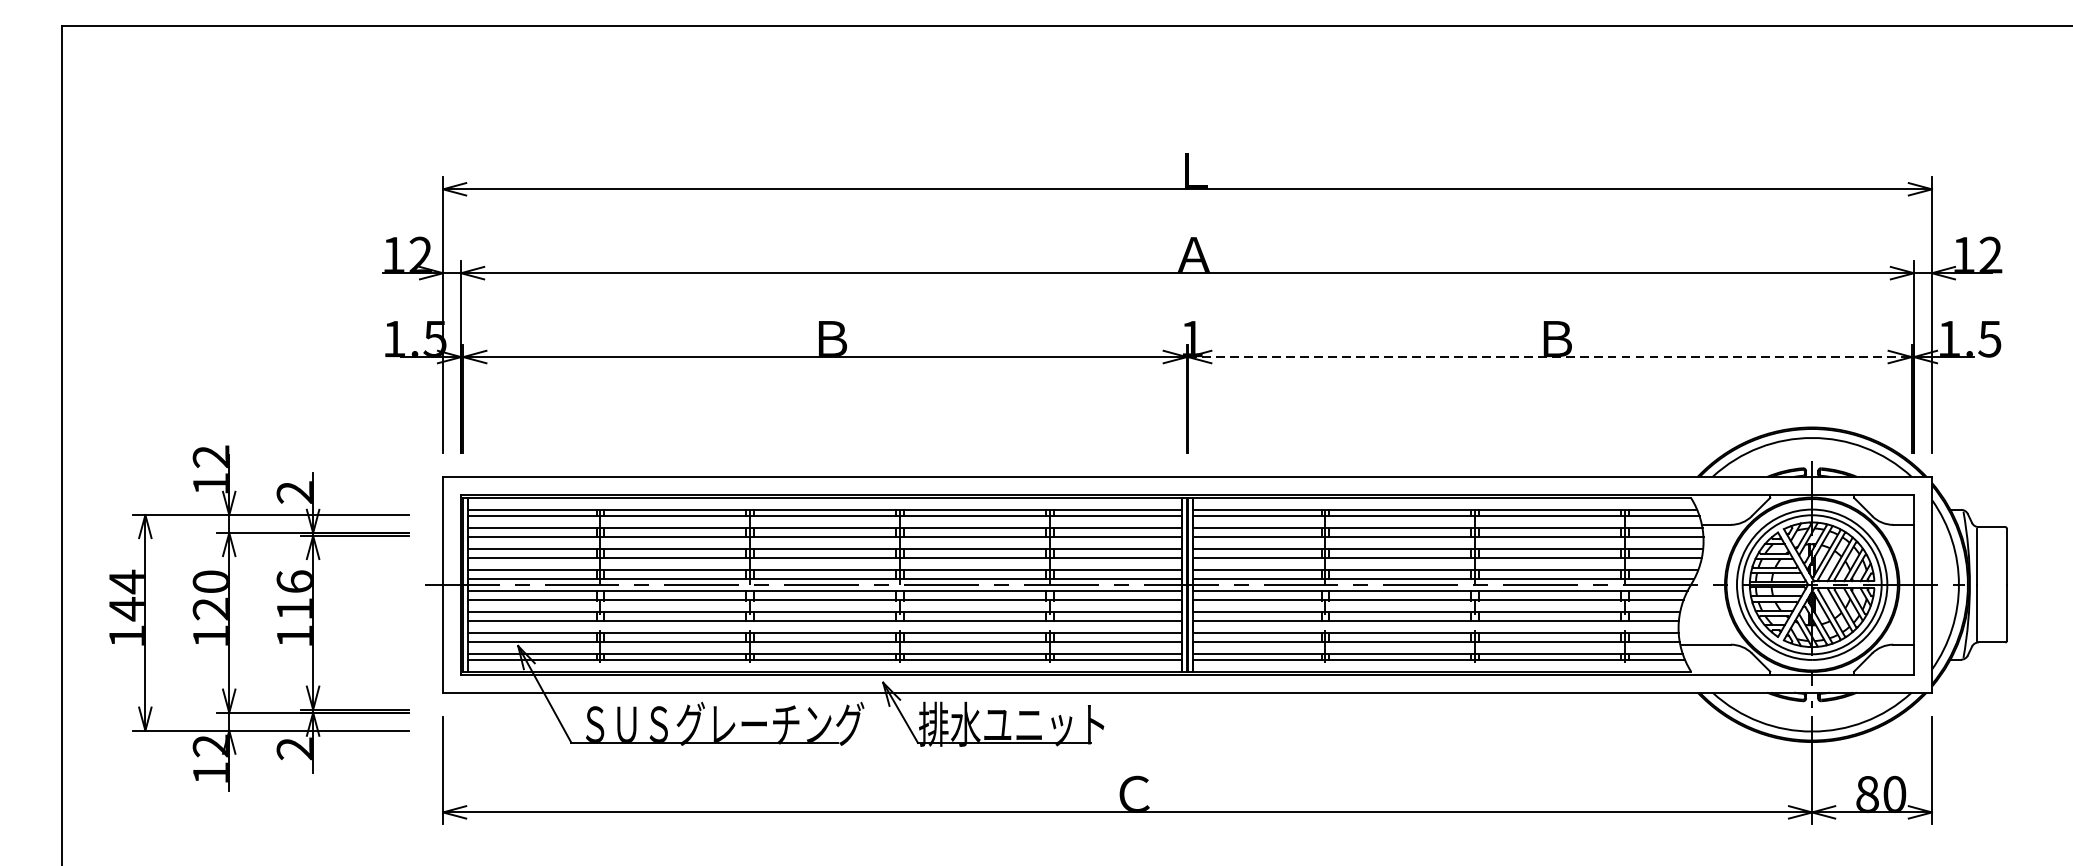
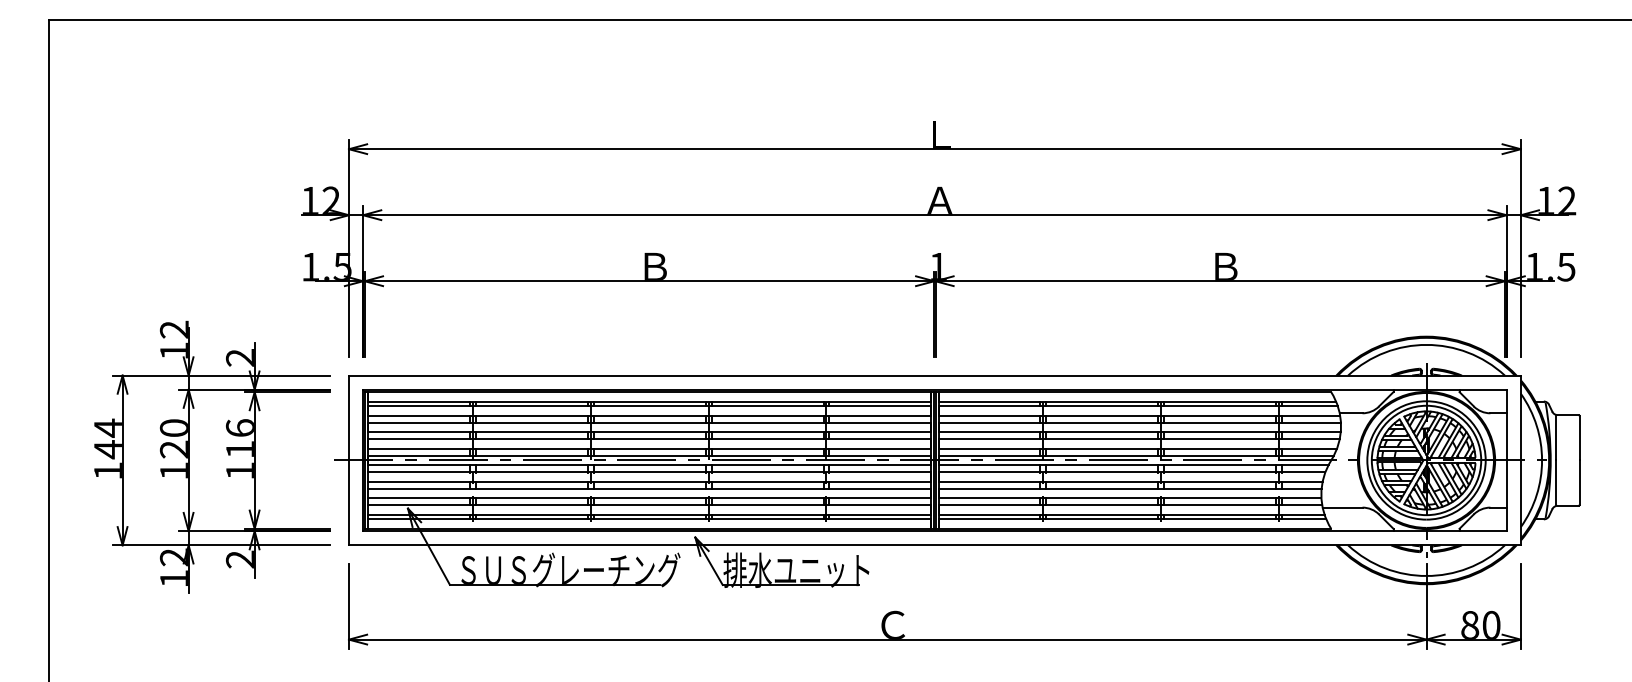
line: (1550, 357) -> (1220, 281), dashed -> solid
part: (259, 617) -> (212, 456), moved

